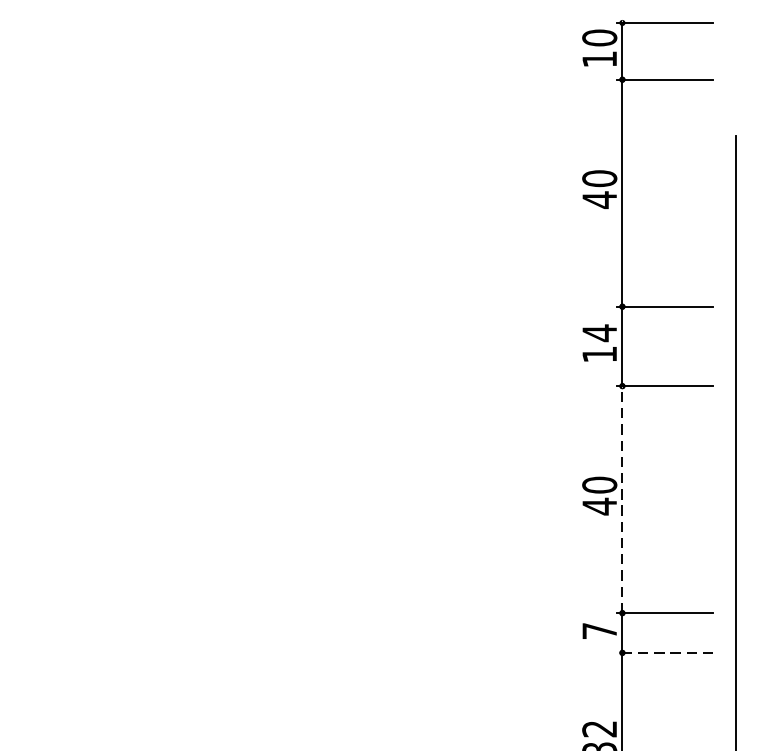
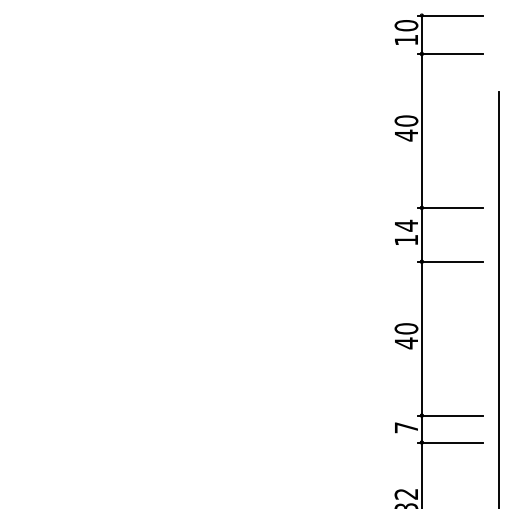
line: (621, 499) -> (421, 338), dashed -> solid
line: (664, 652) -> (450, 442), dashed -> solid

